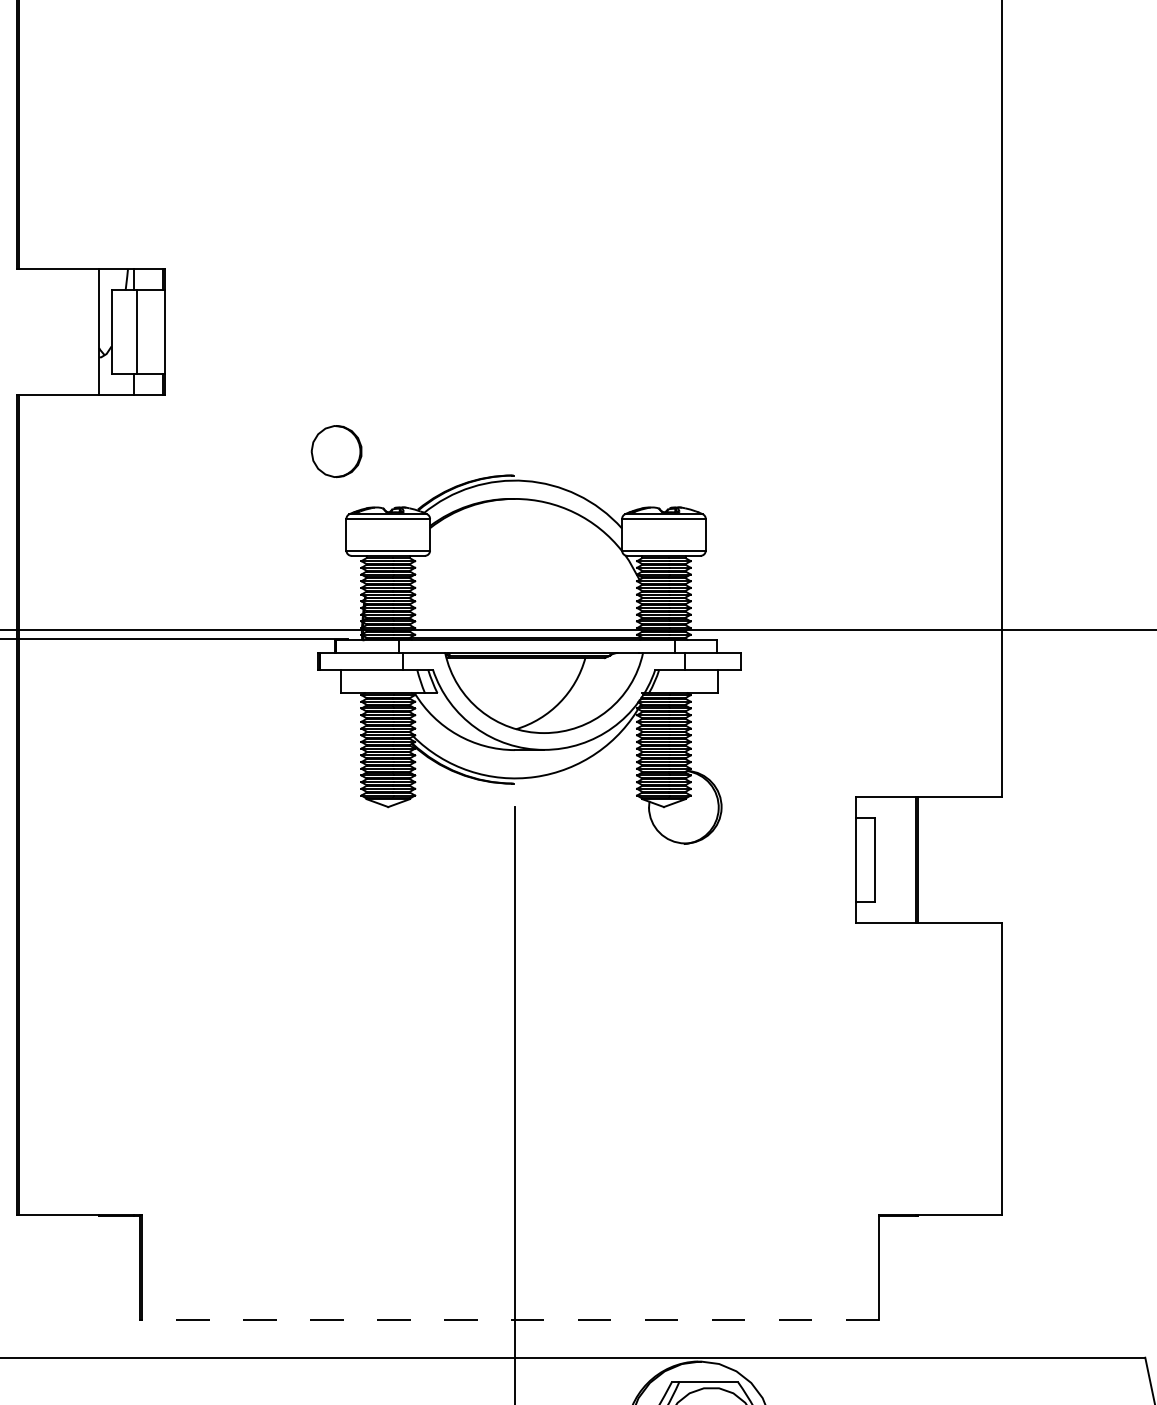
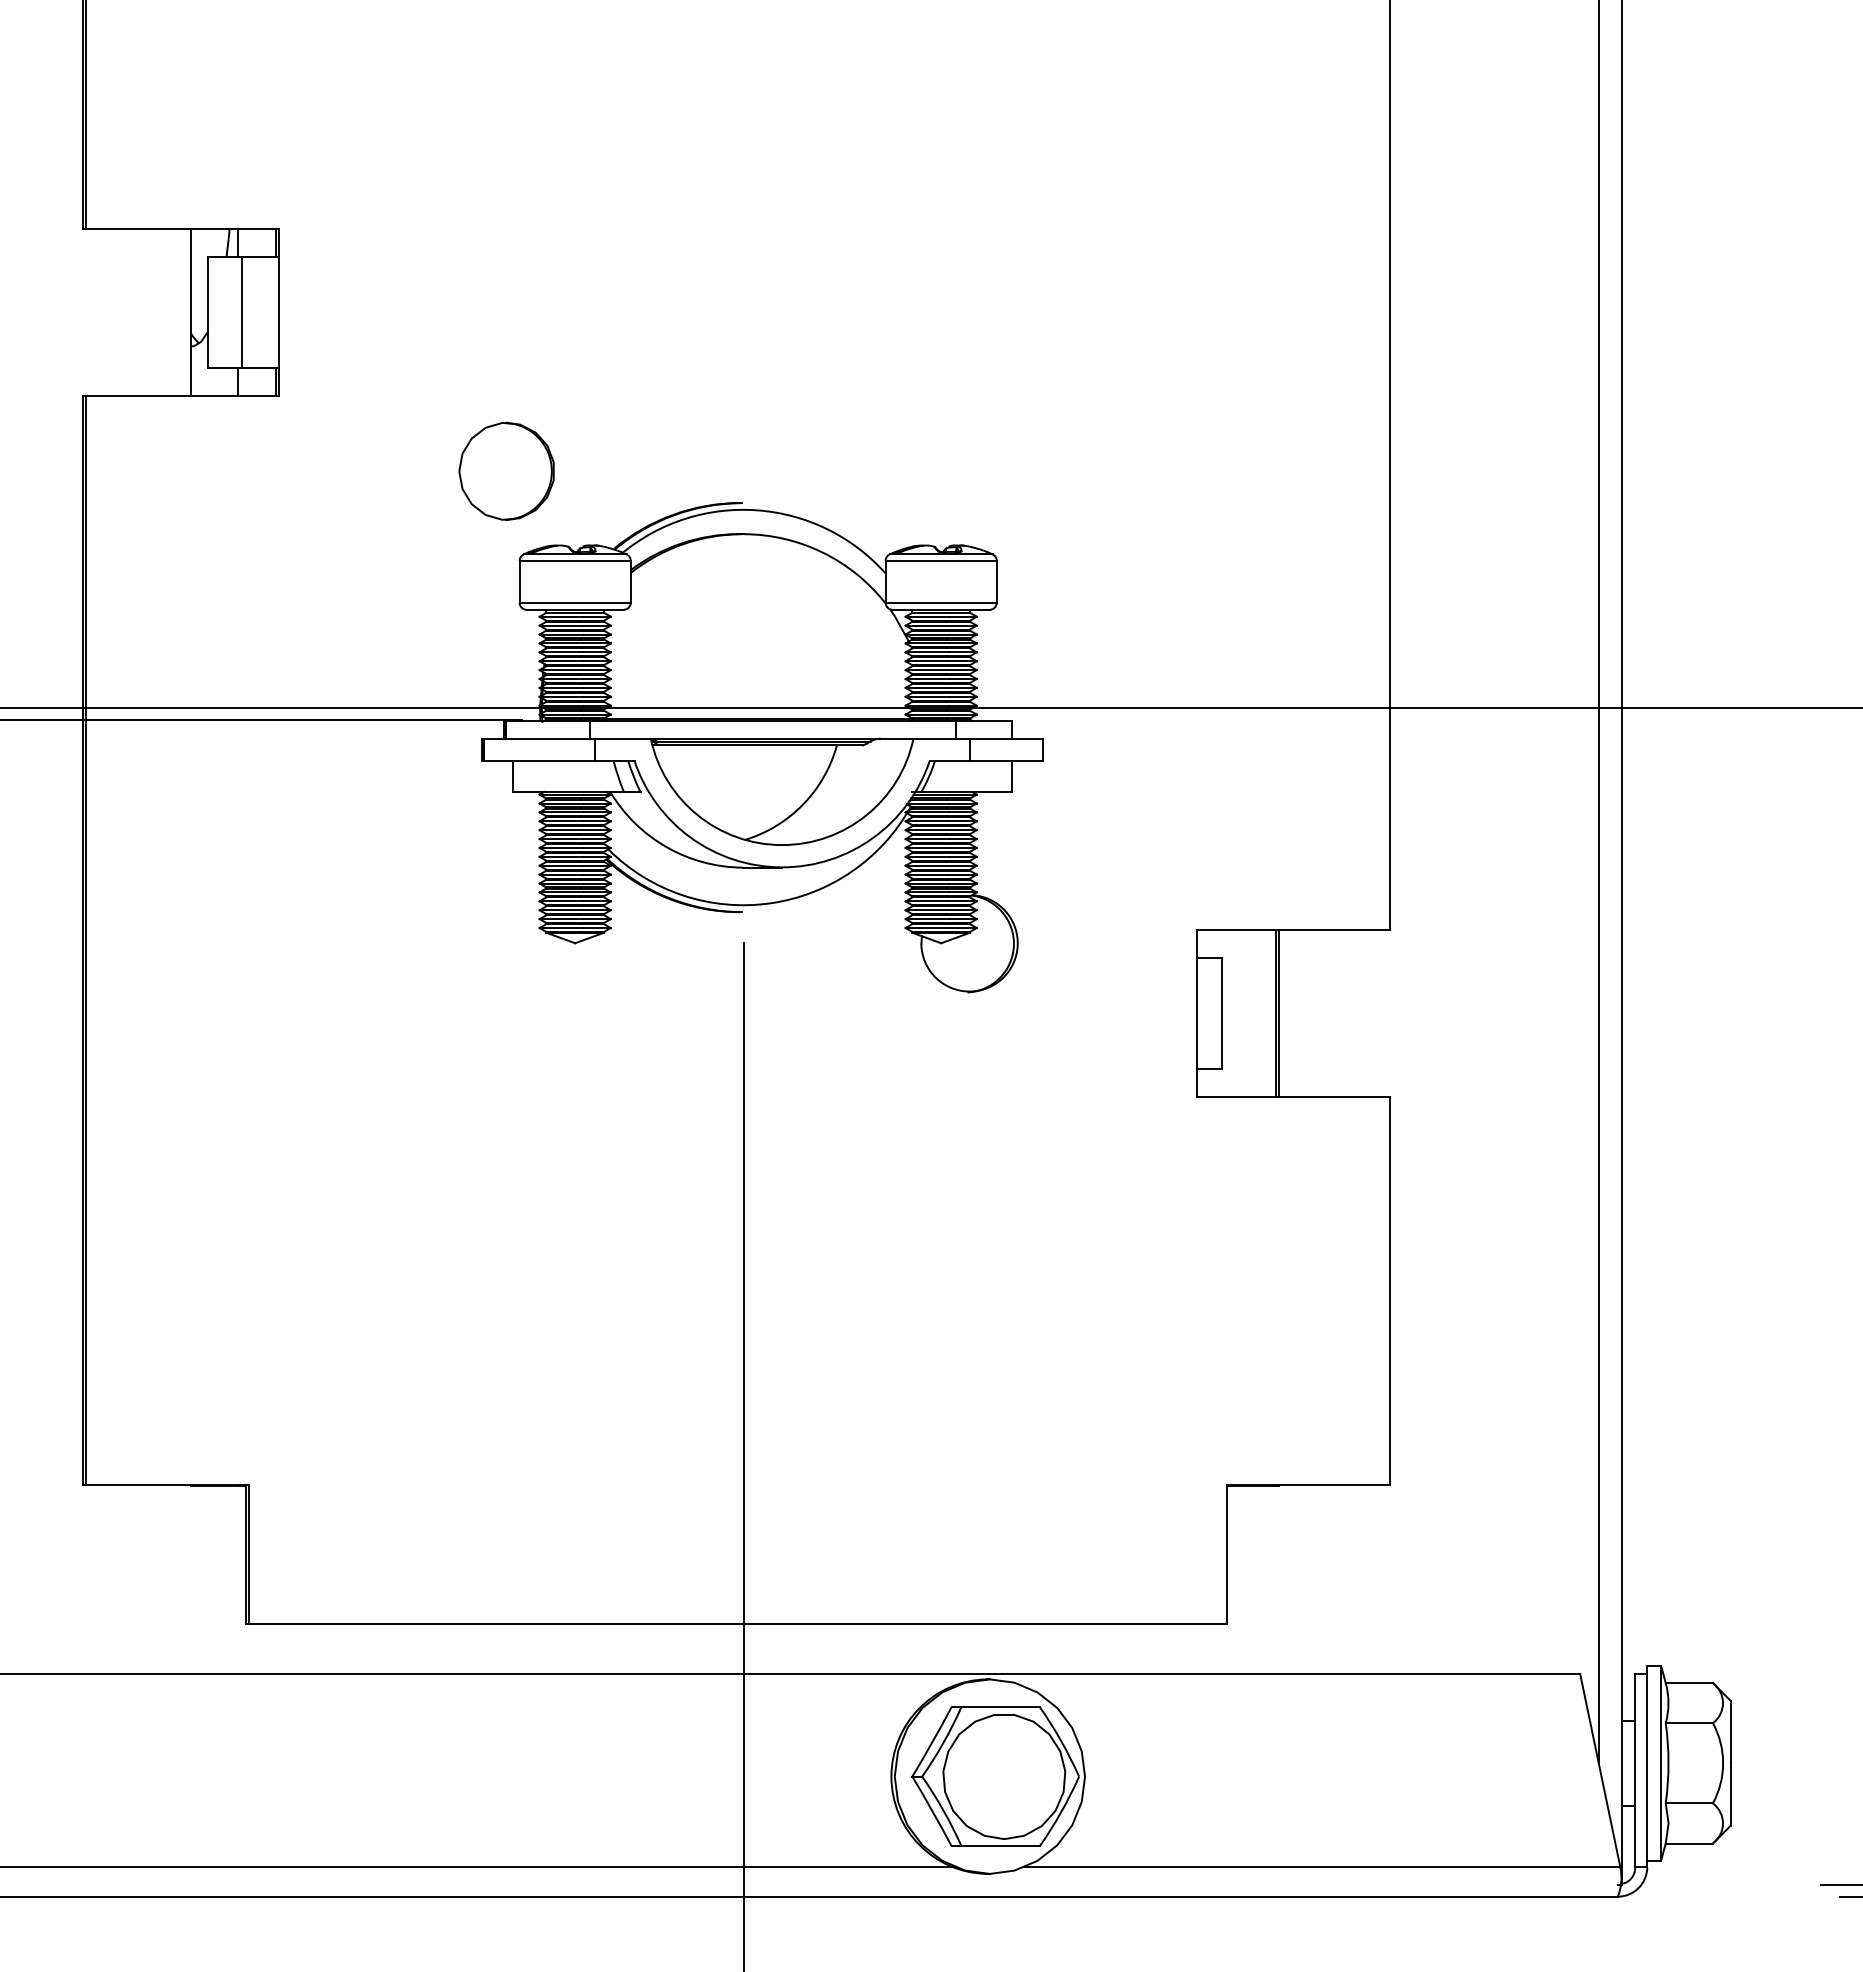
part: (336, 450) -> (506, 470), size x1.43
line: (510, 1320) -> (737, 1624), dashed -> solid

